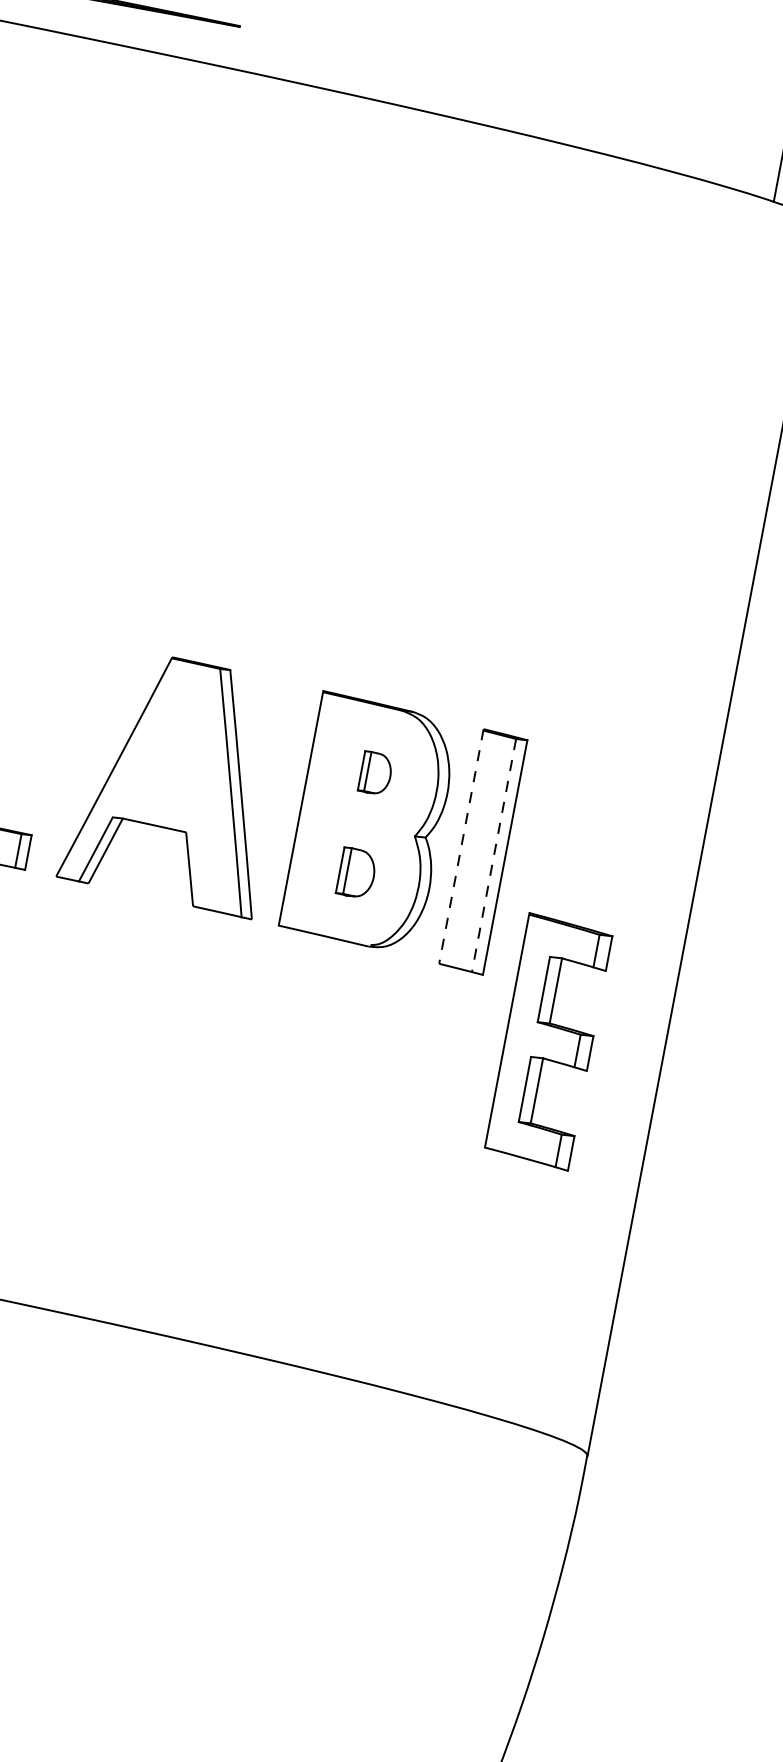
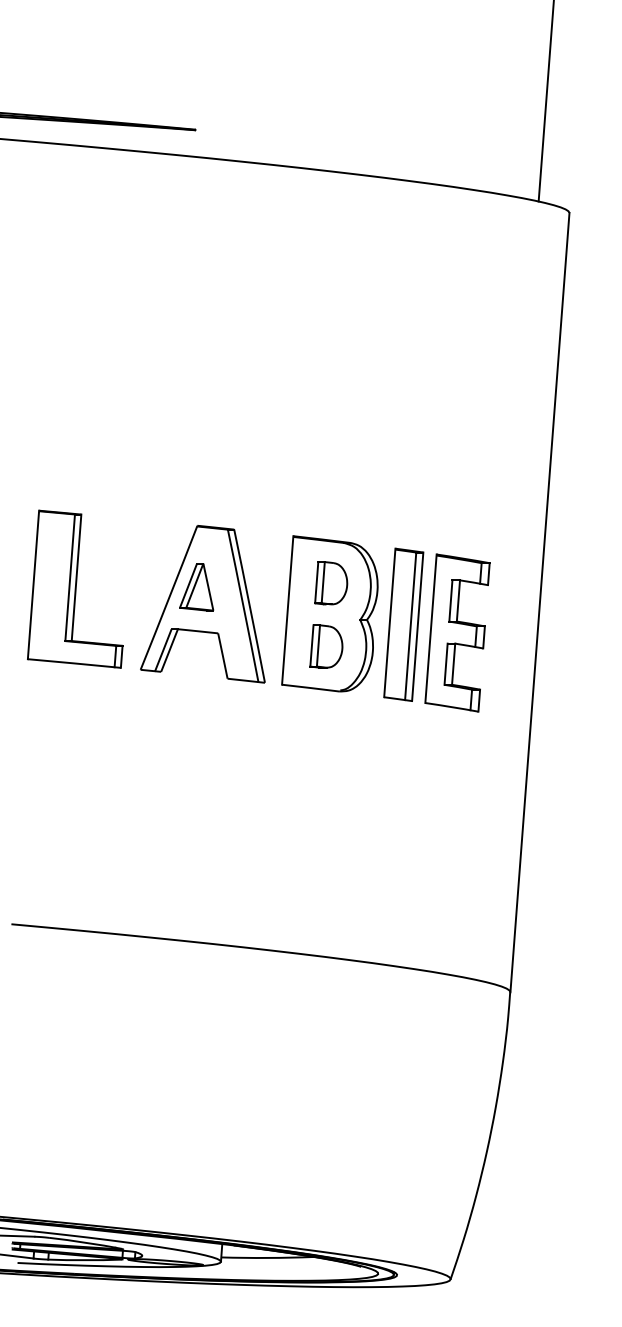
part: (159, 755) -> (196, 587), added
part: (375, 773) -> (331, 583), size x1.67
line: (460, 847) -> (389, 623), dashed -> solid
line: (493, 855) -> (410, 626), dashed -> solid
part: (356, 872) -> (326, 646), size x1.43
part: (548, 1040) -> (457, 632), moved

